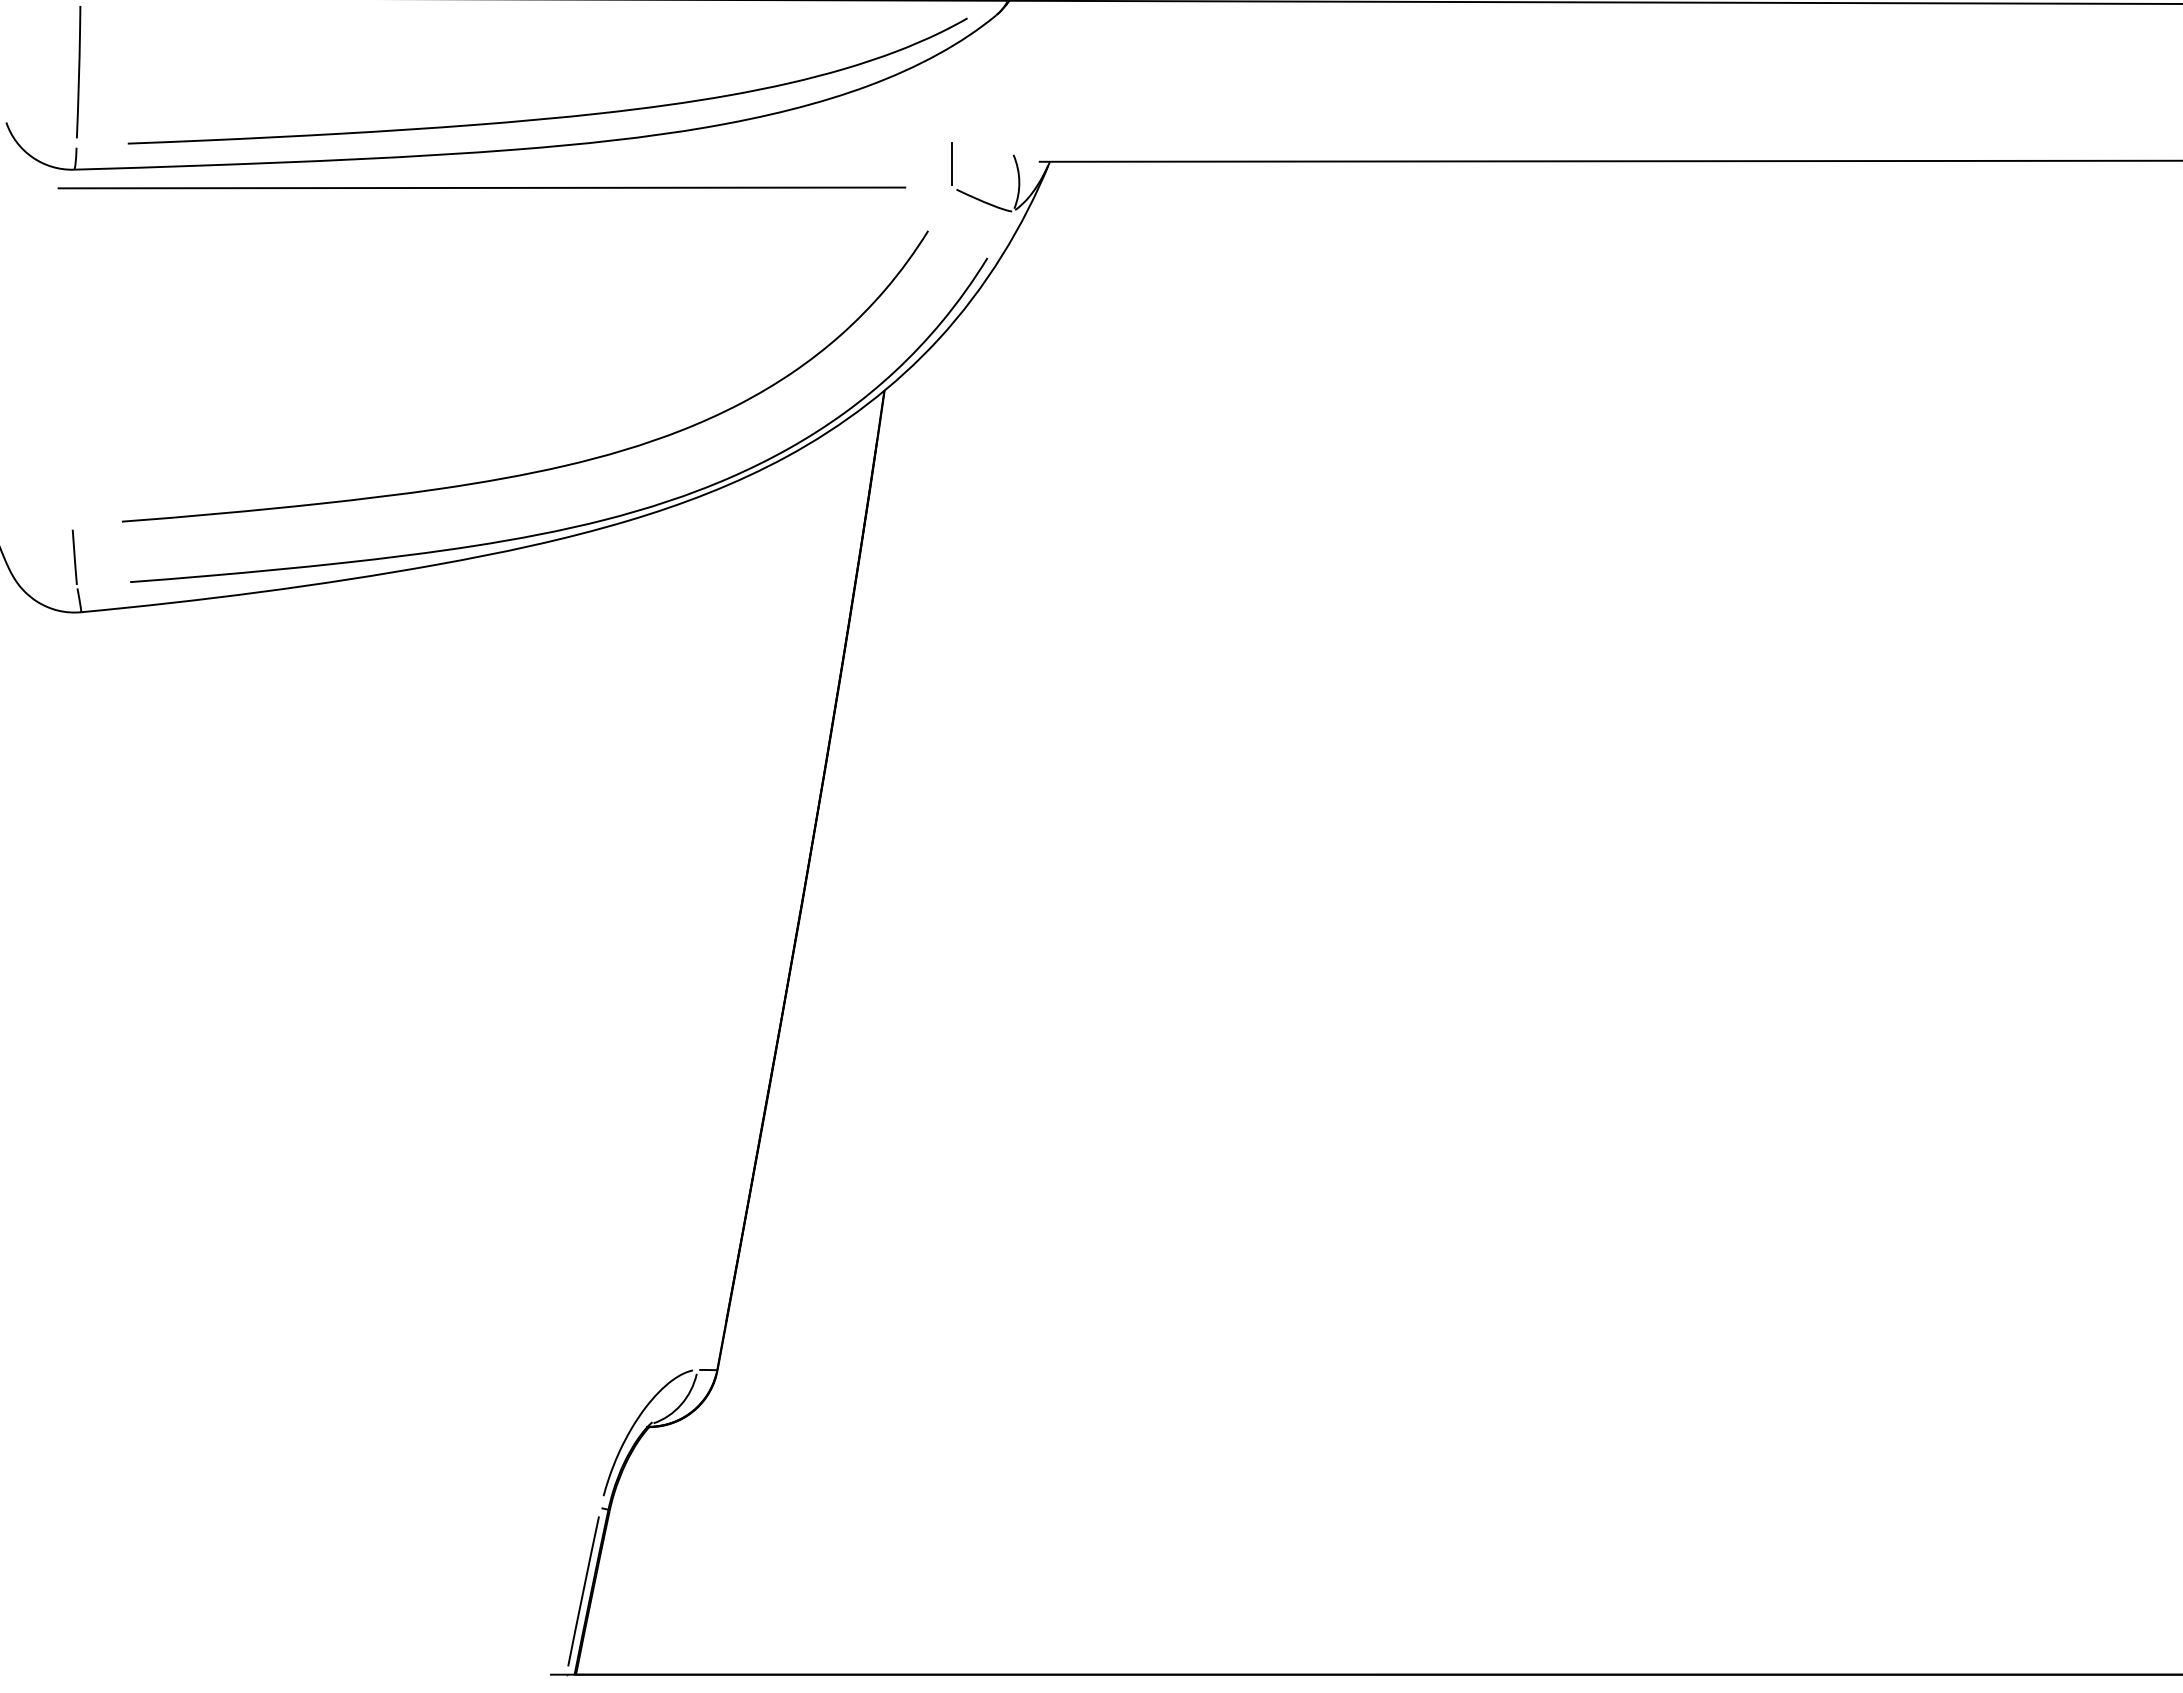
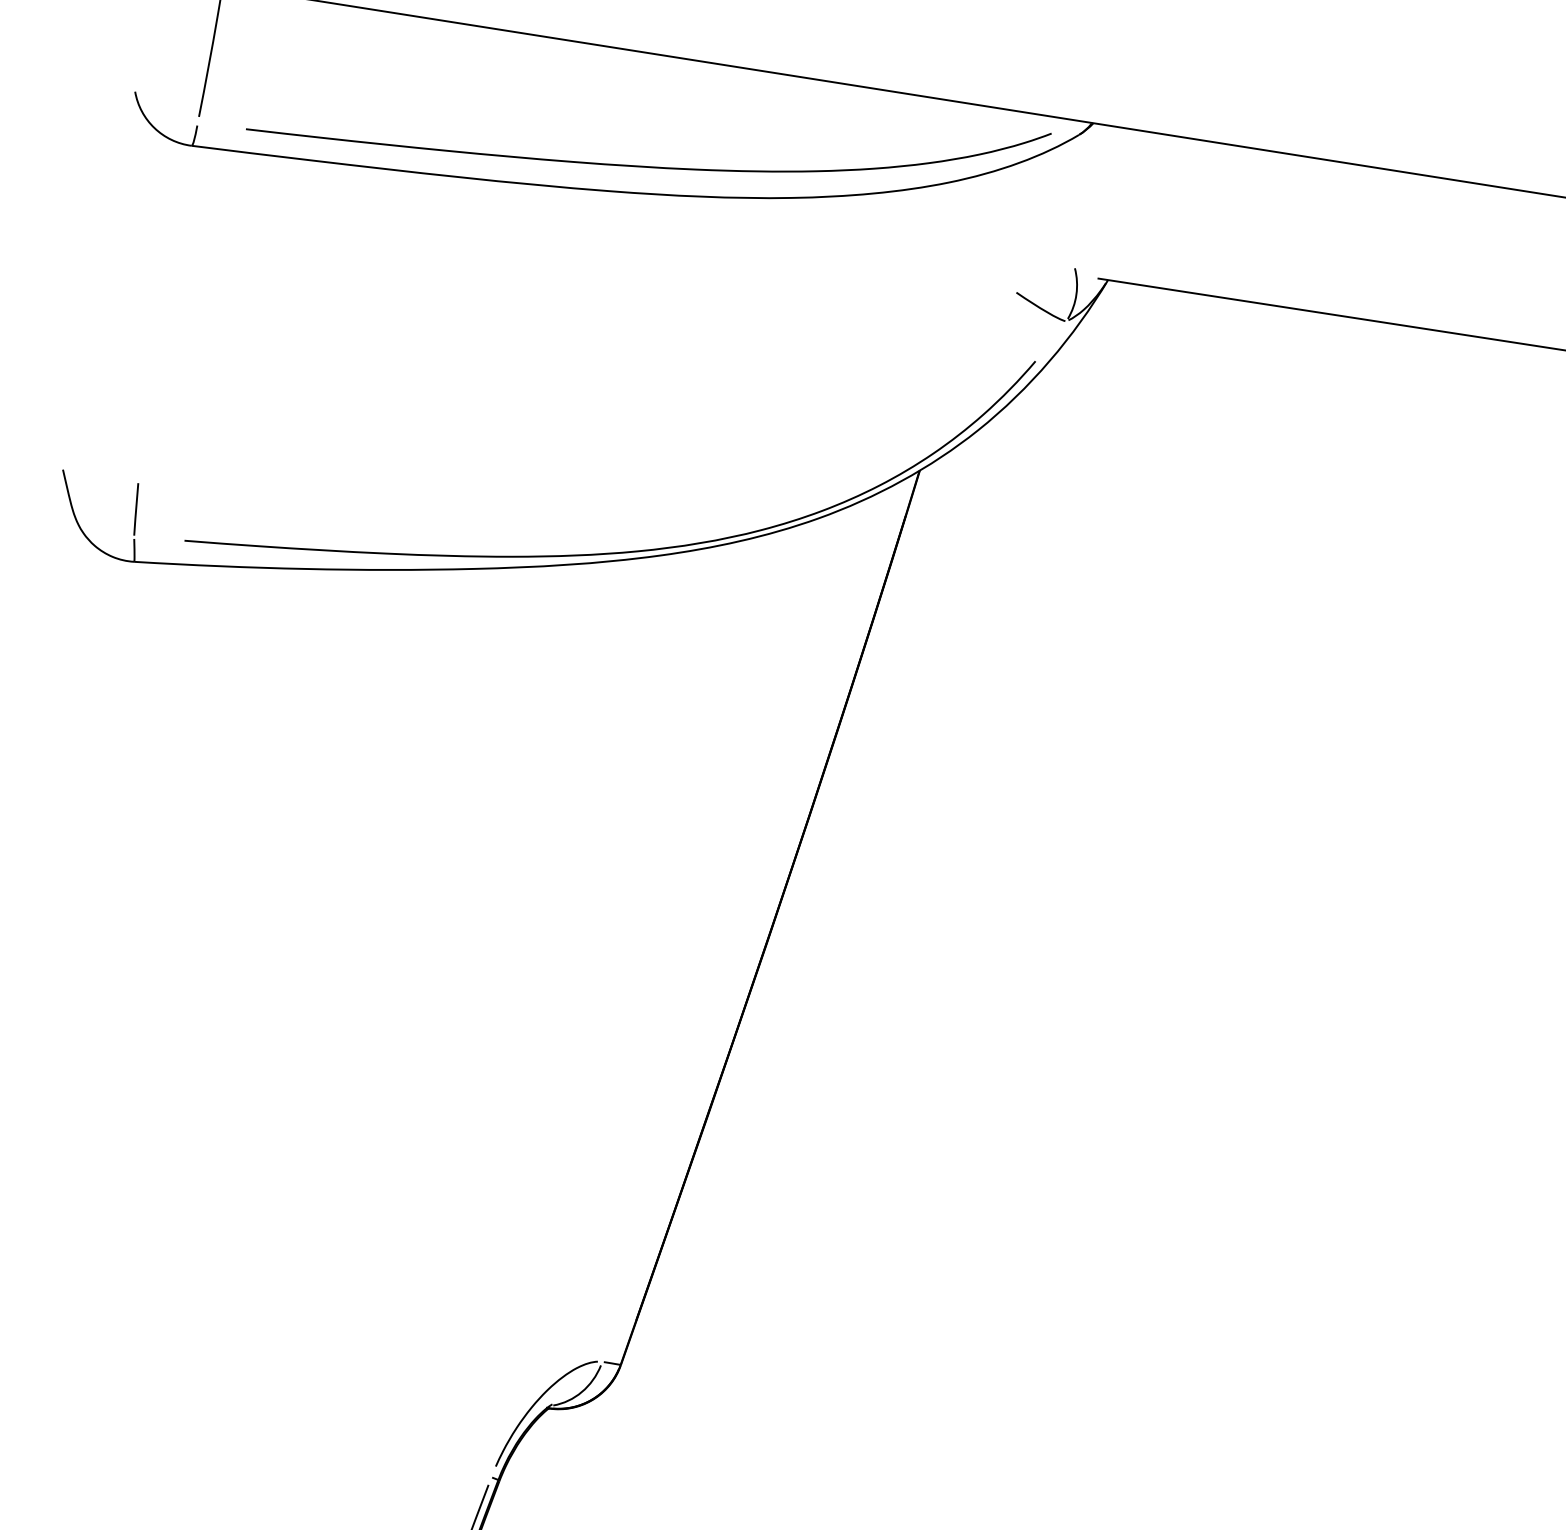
line: (952, 164) -> (1016, 268), removed
line: (481, 187) -> (571, 221), removed
curve: (542, 469) -> (587, 494), removed

